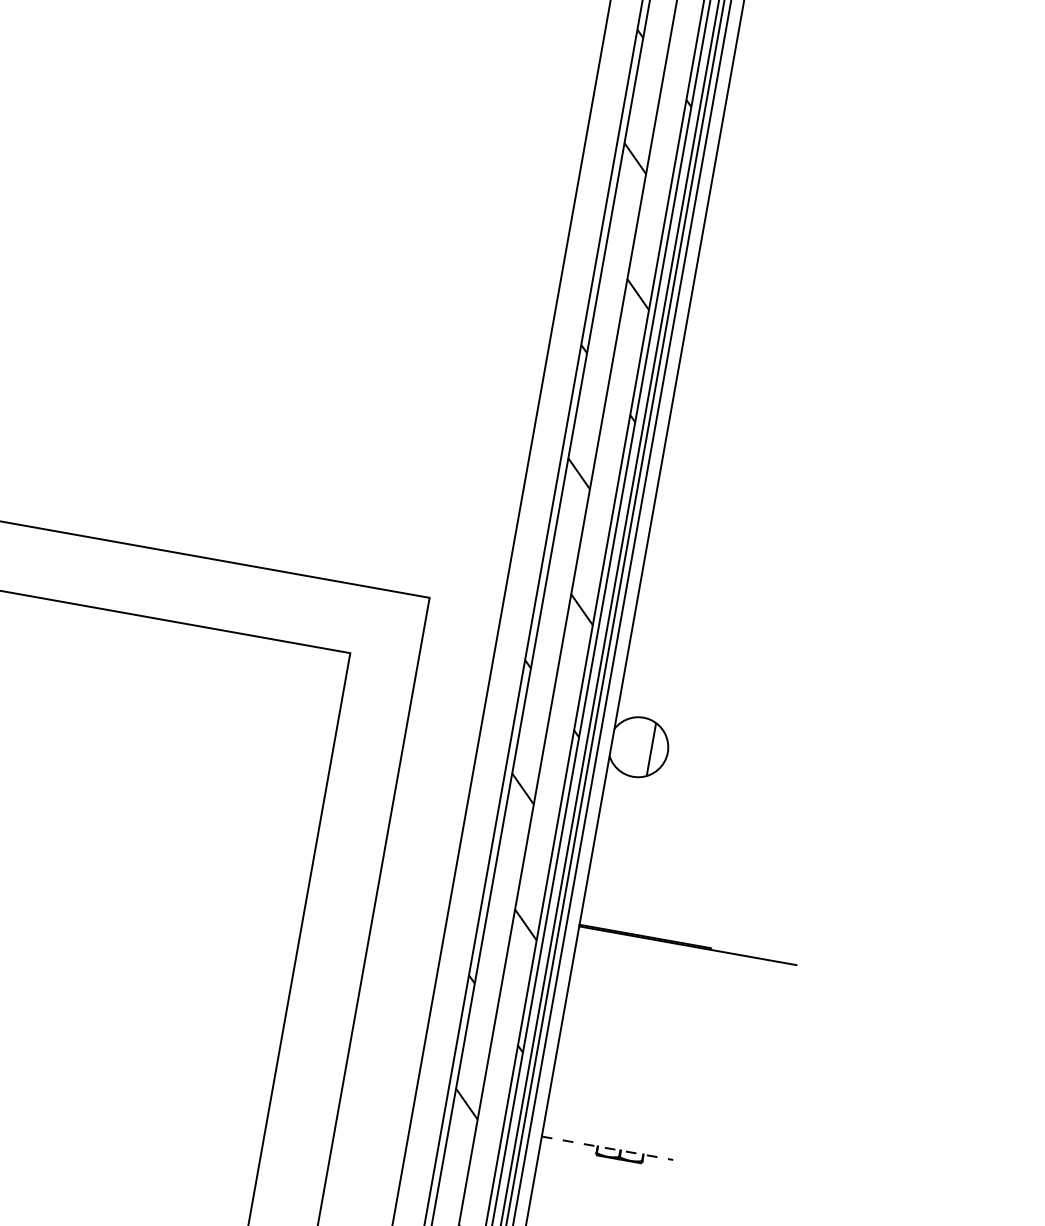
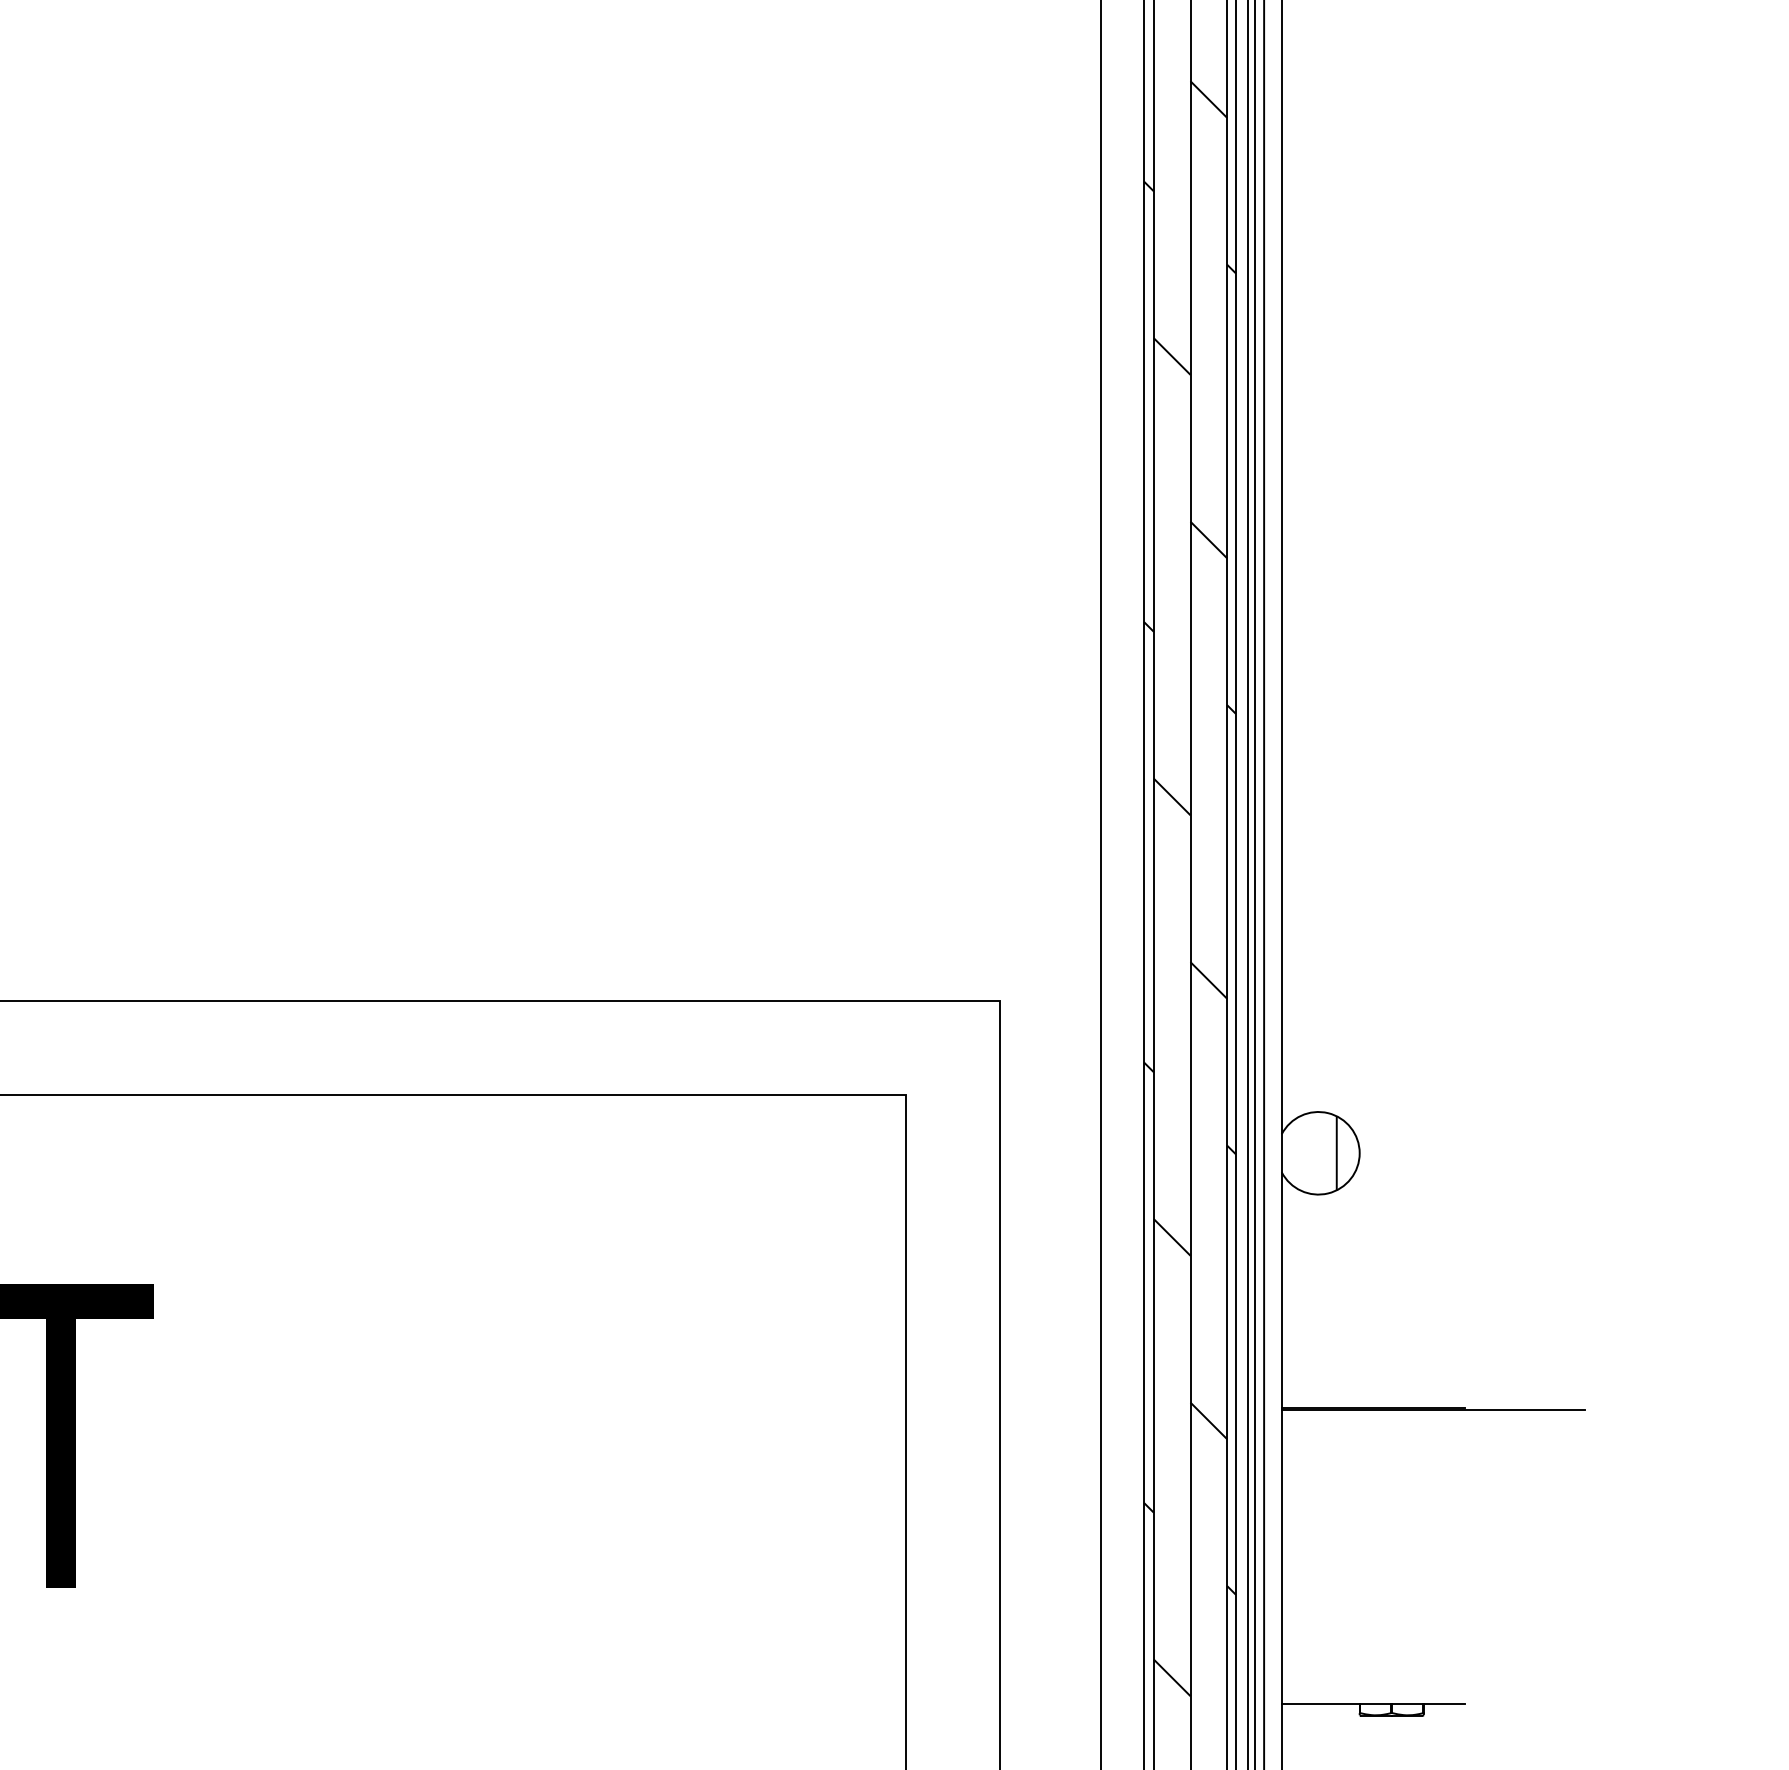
line: (607, 1148) -> (1373, 1703), dashed -> solid

